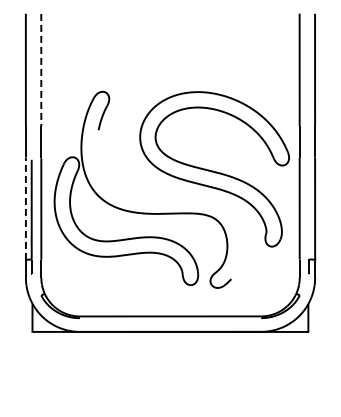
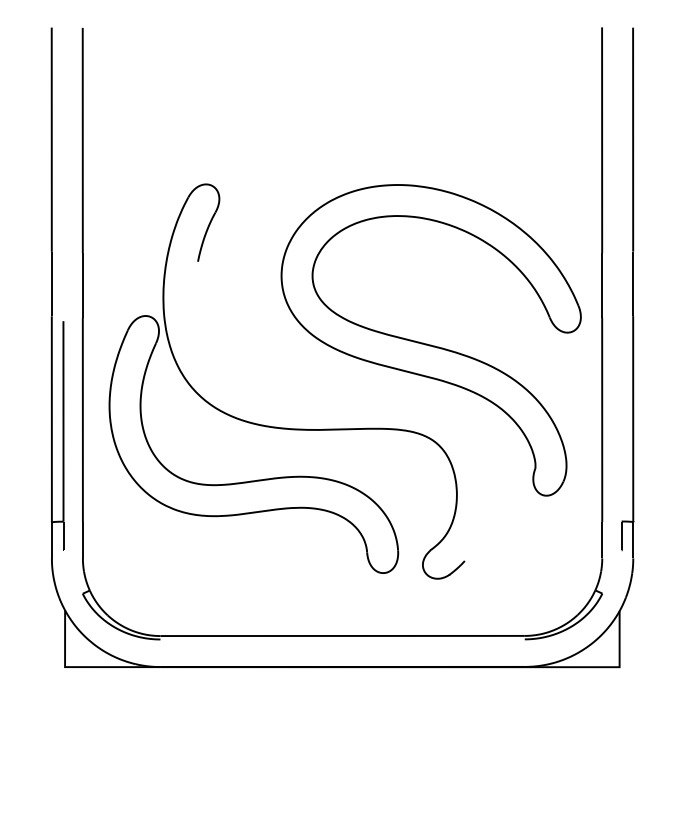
line: (41, 70) -> (83, 141), dashed -> solid
line: (25, 208) -> (51, 419), dashed -> solid

